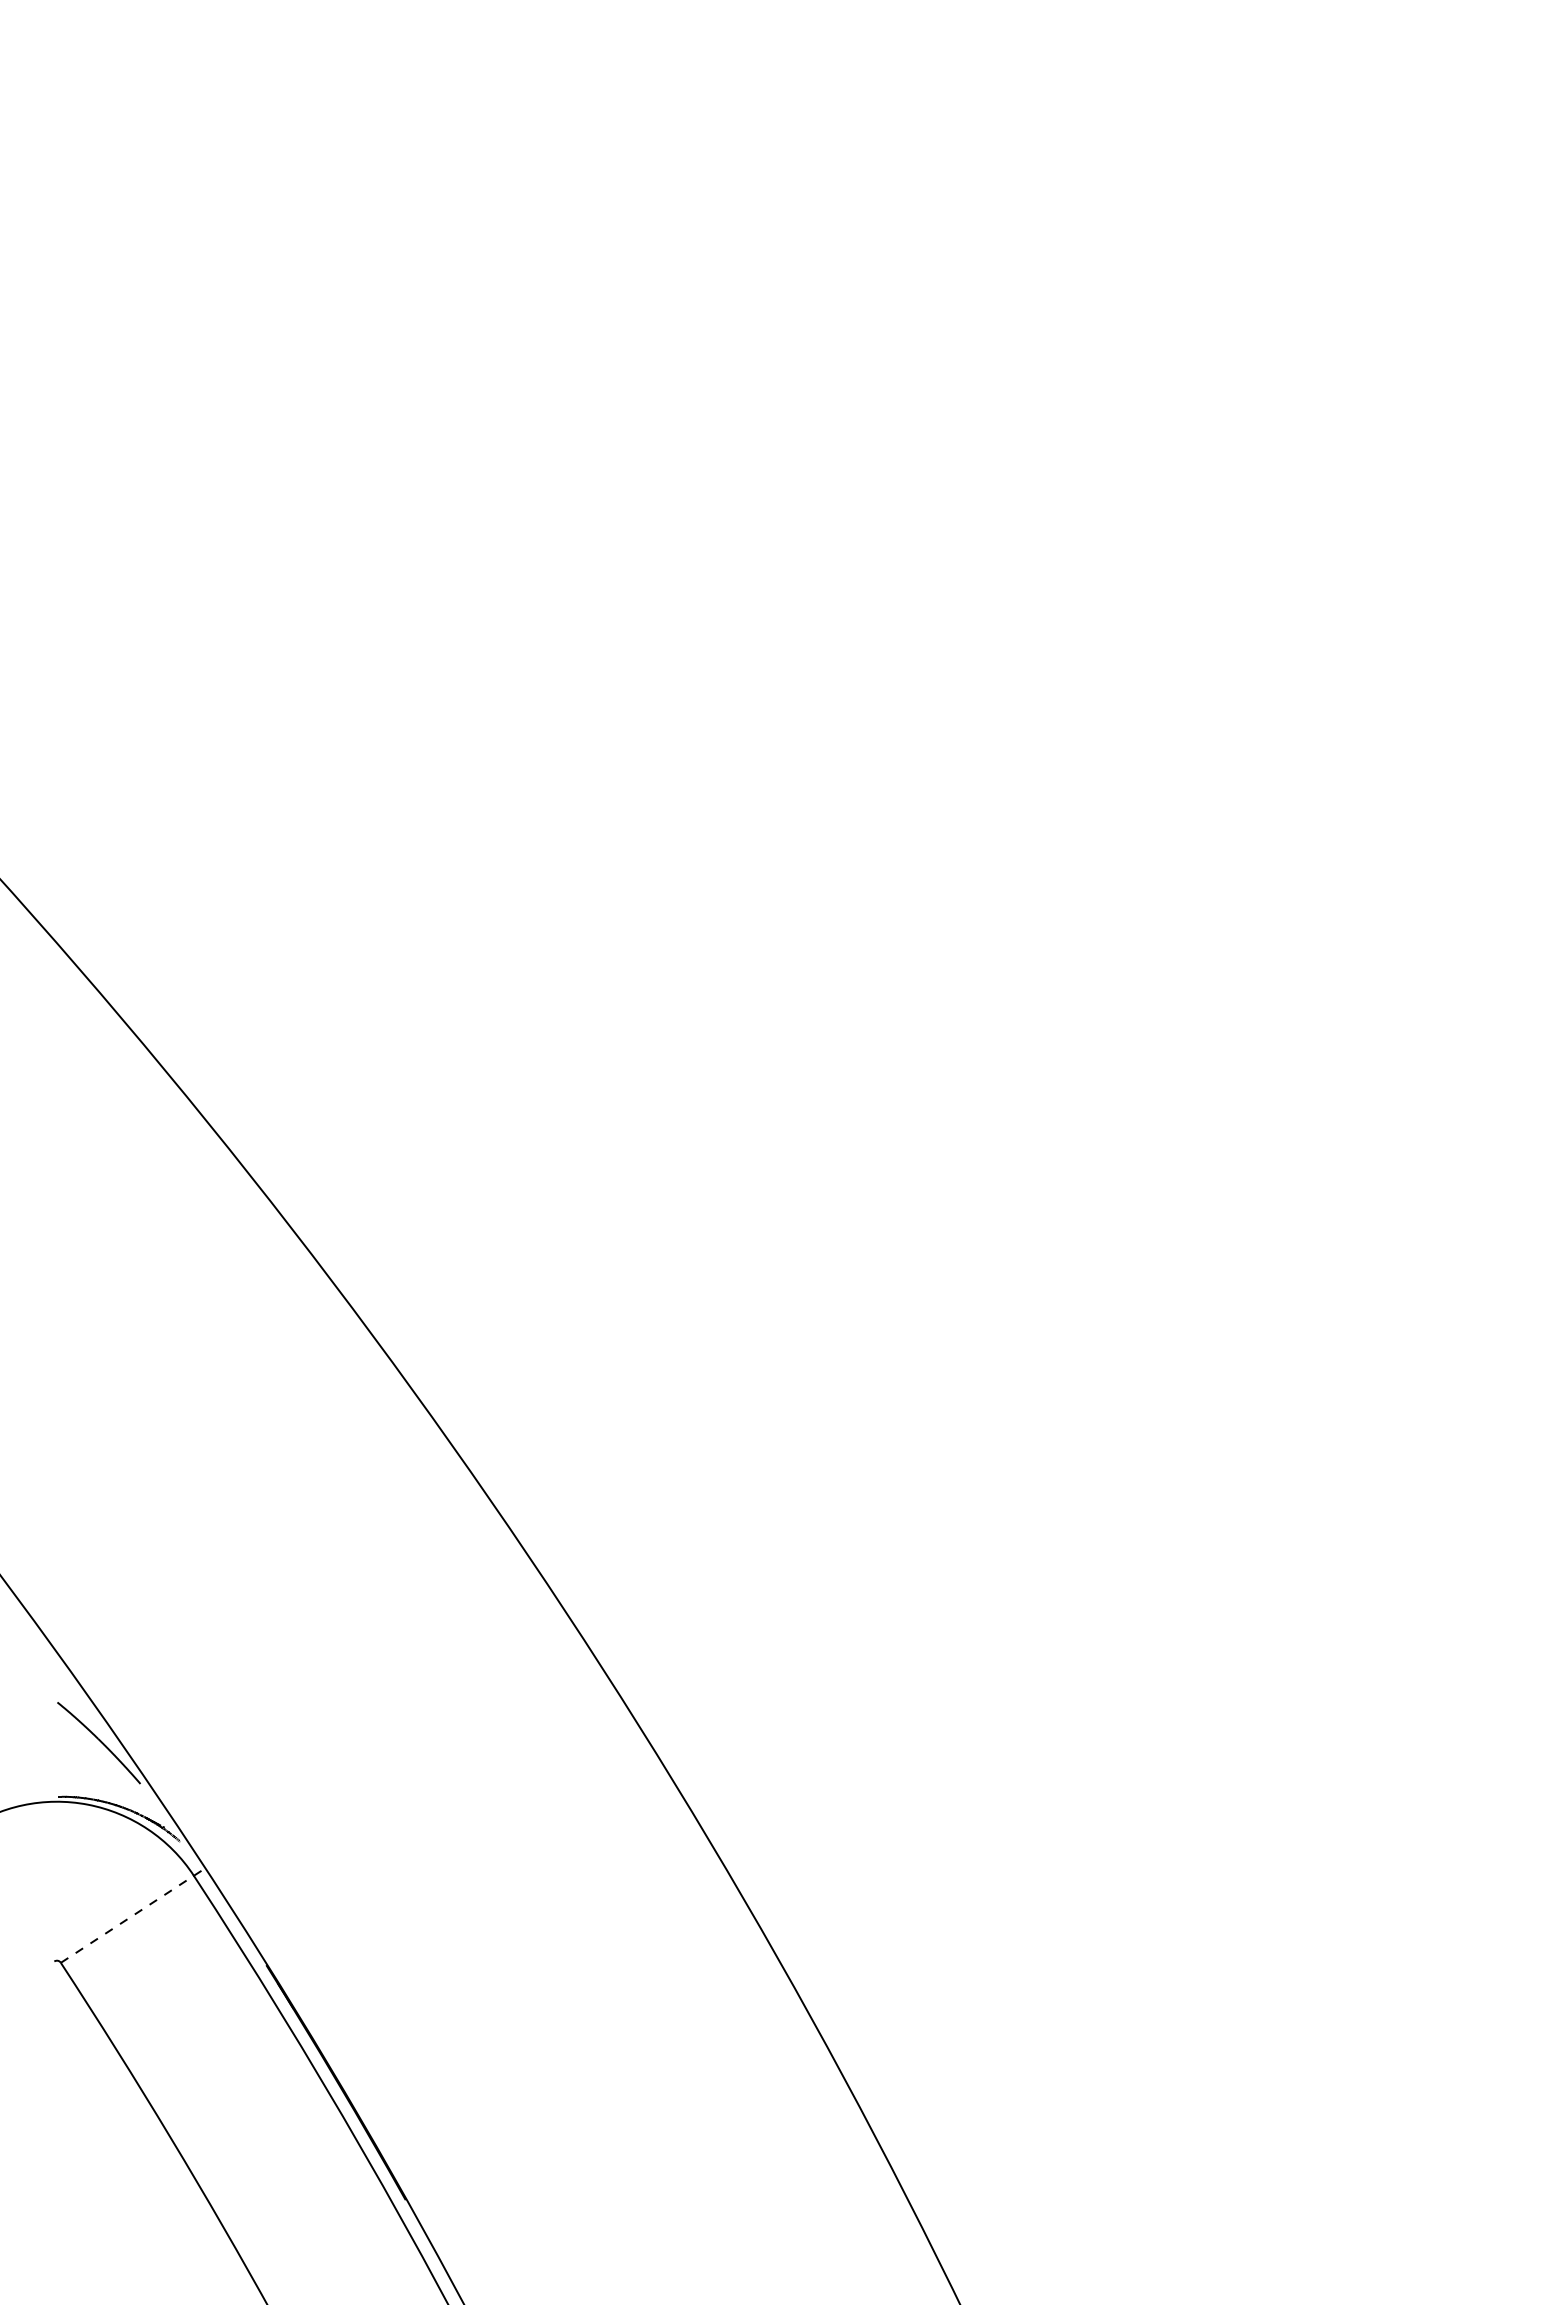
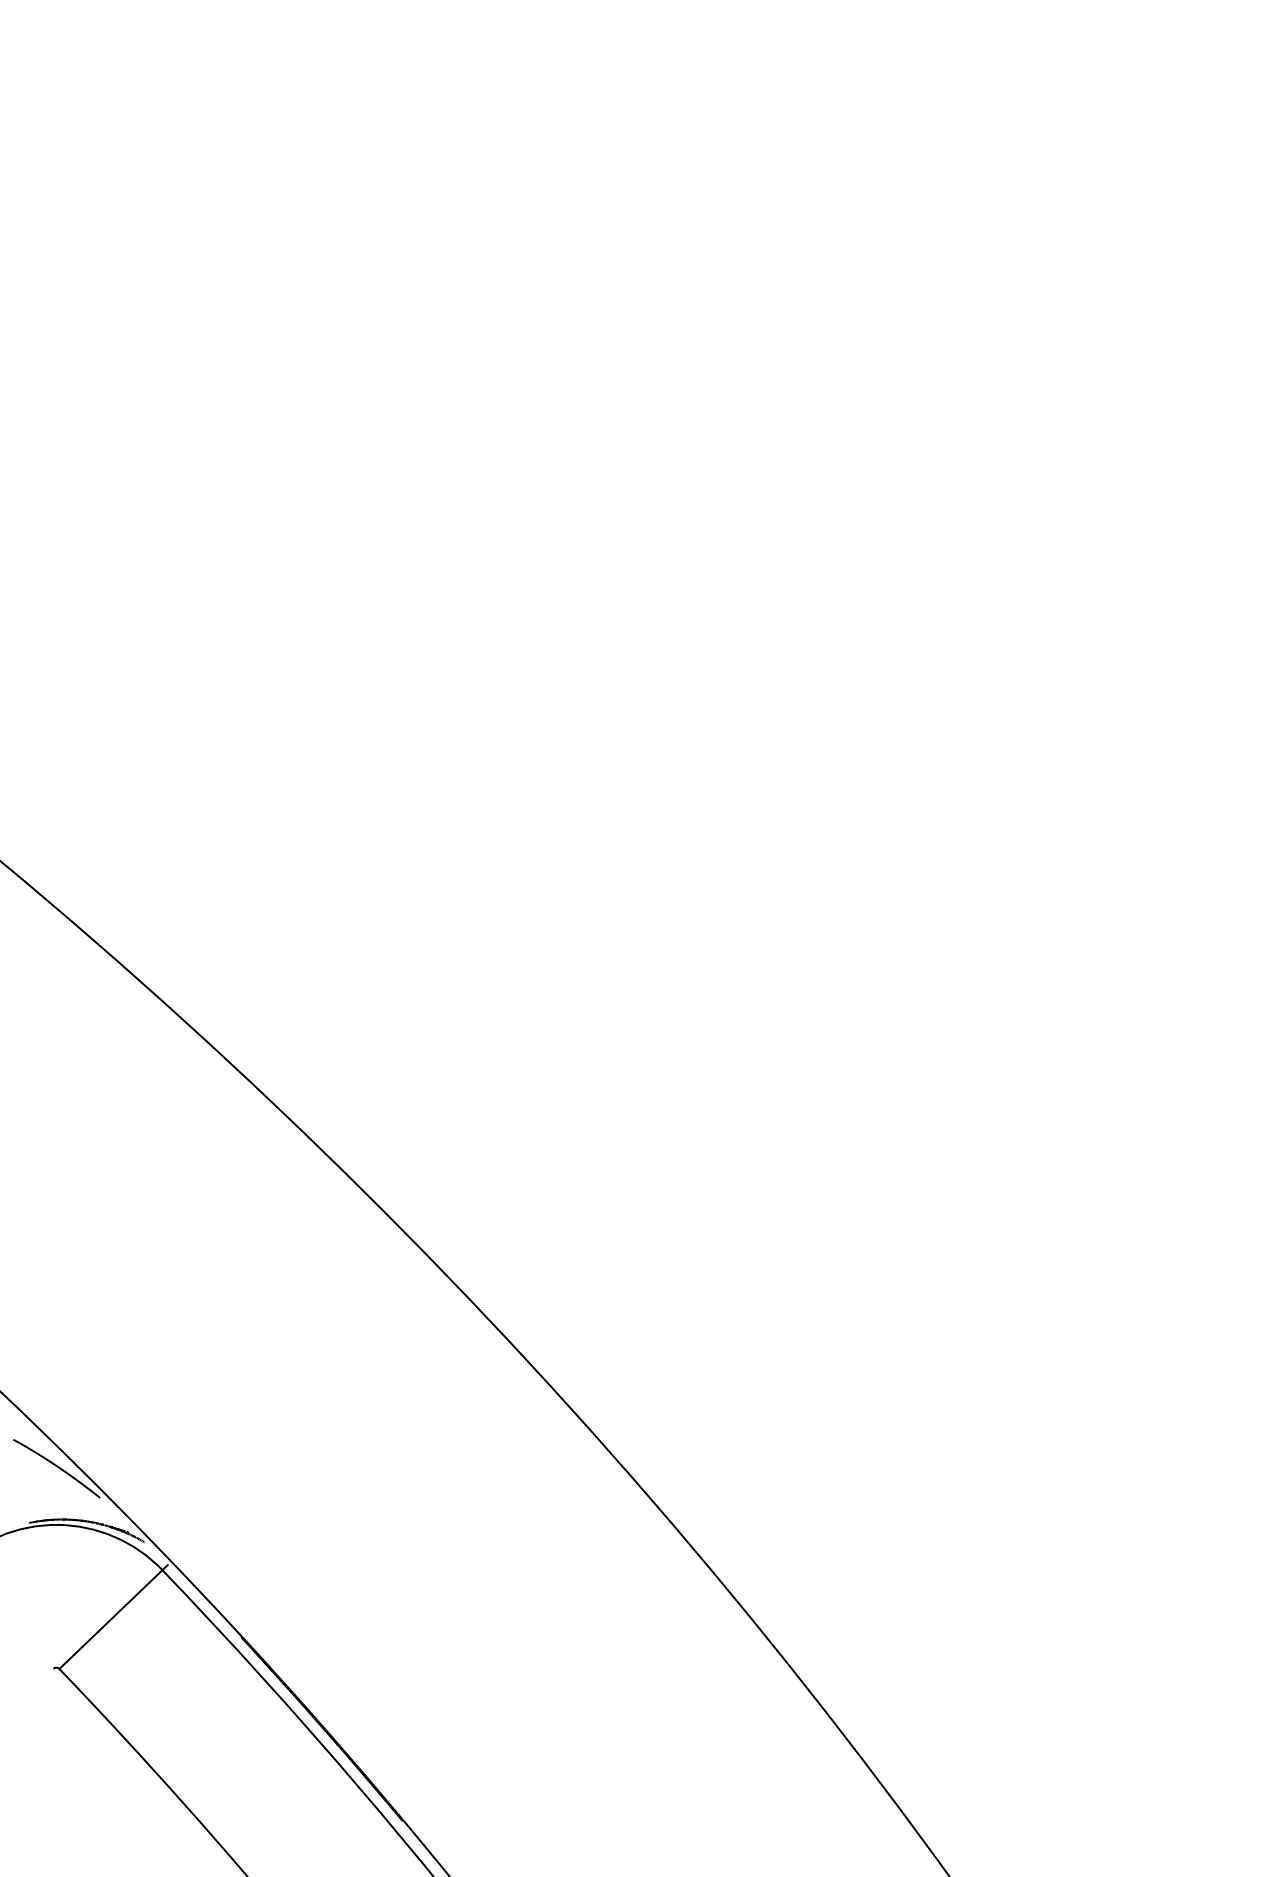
line: (127, 1919) -> (111, 1619), dashed -> solid

